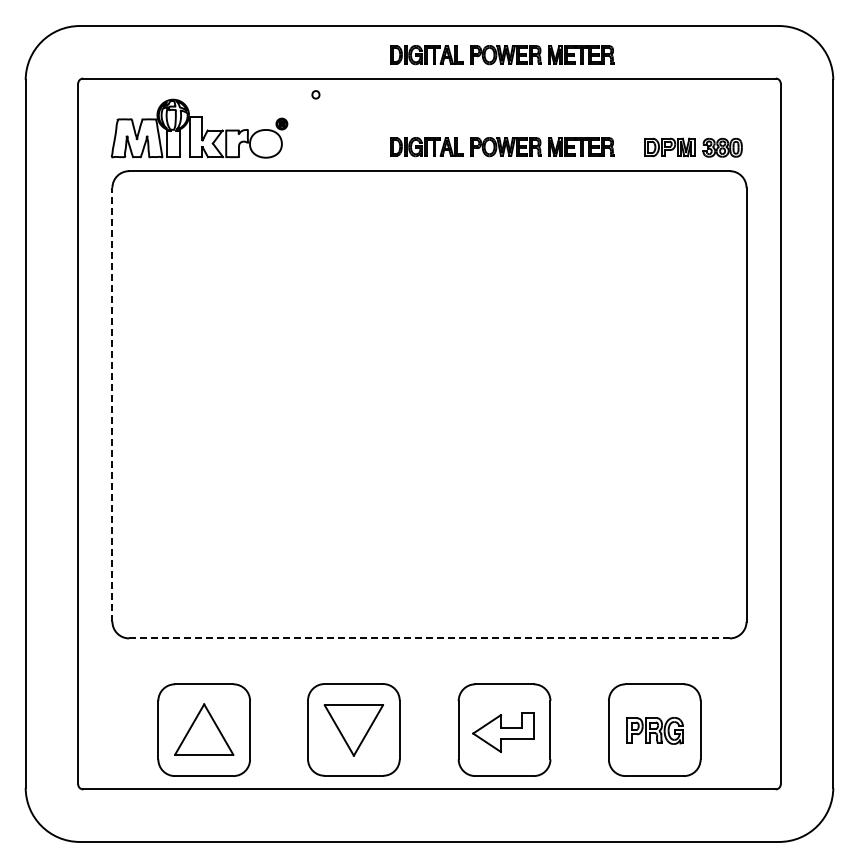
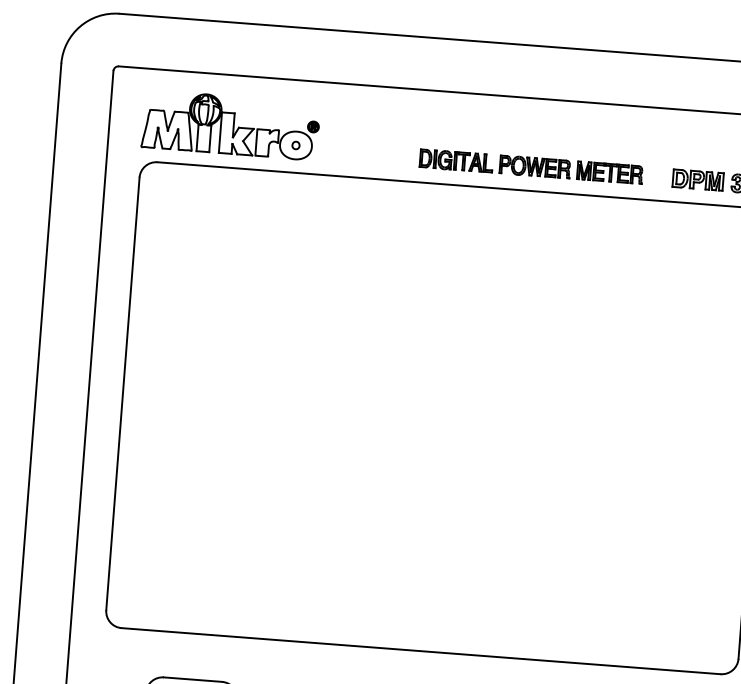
part: (502, 55) -> (538, 75), removed
part: (315, 94) -> (295, 145), moved
line: (112, 404) -> (123, 393), dashed -> solid
line: (428, 638) -> (420, 651), dashed -> solid

